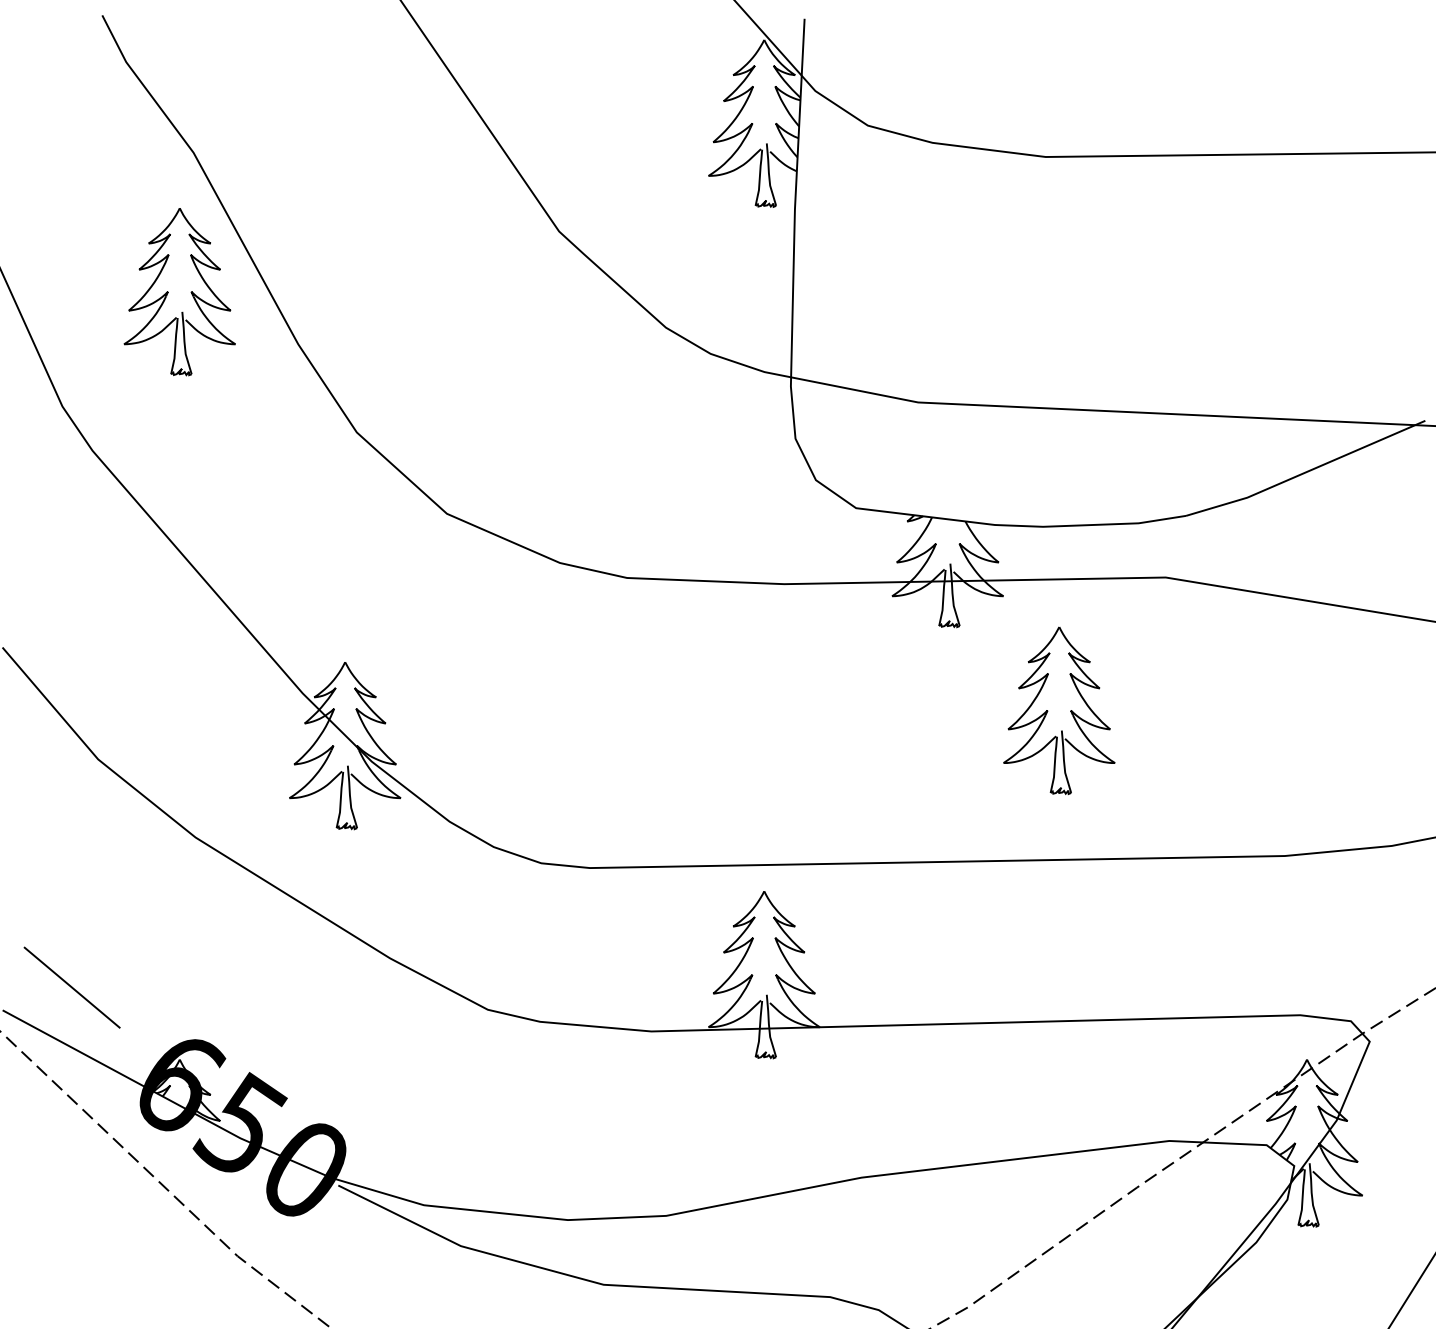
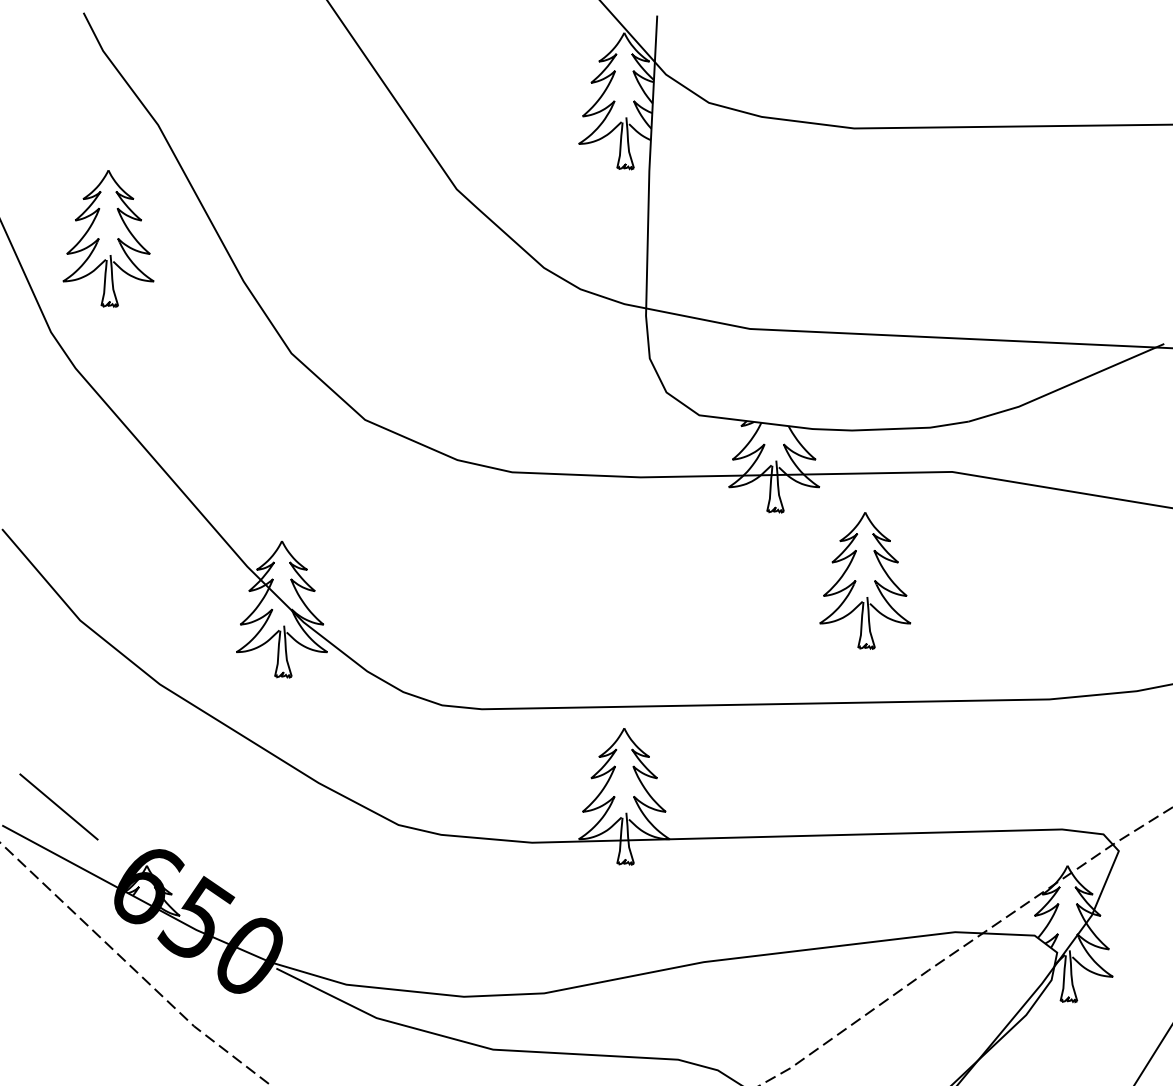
part: (179, 292) -> (108, 239), moved

